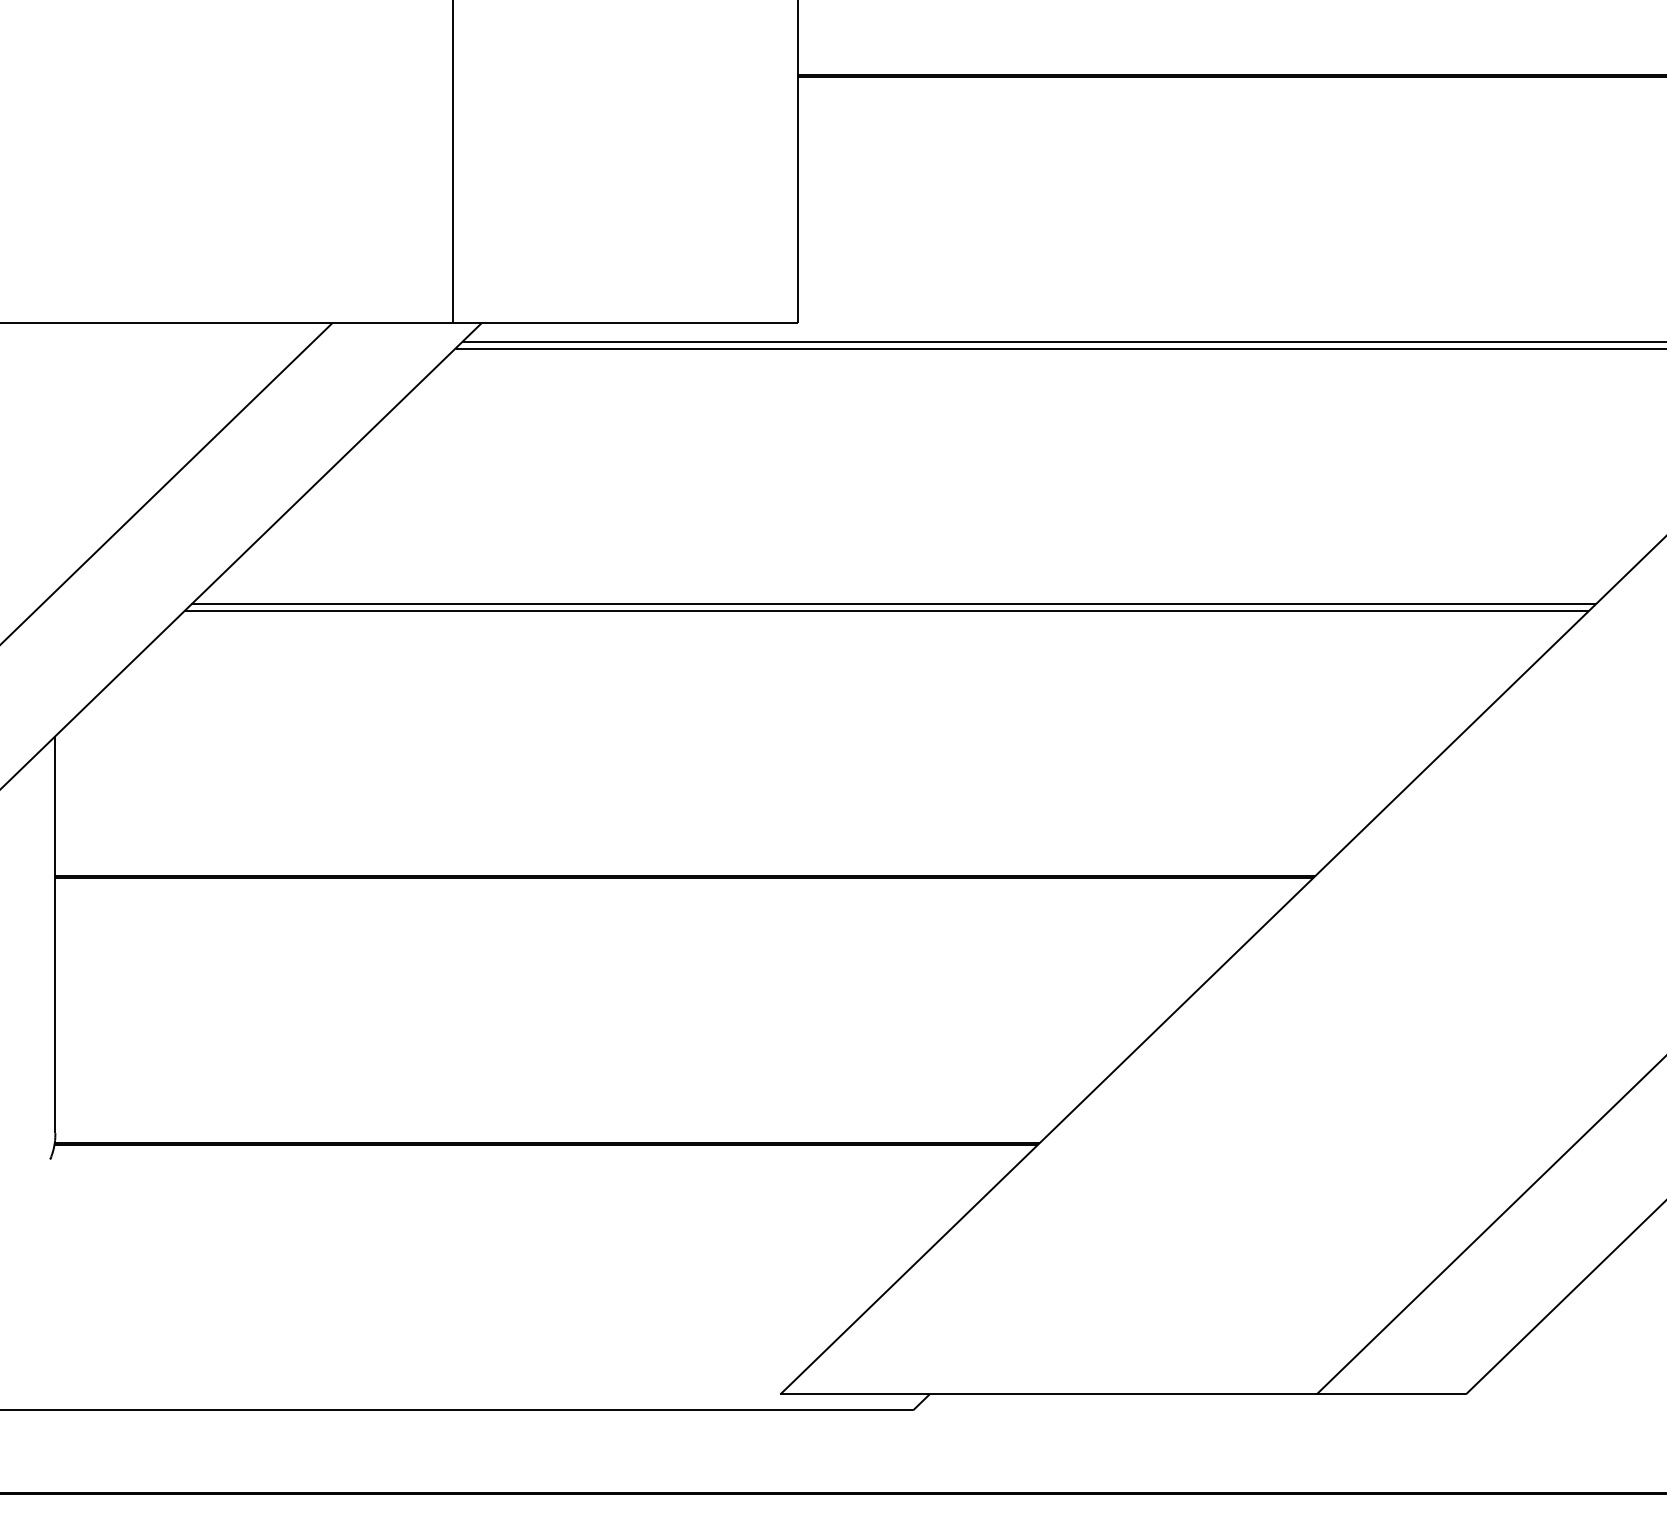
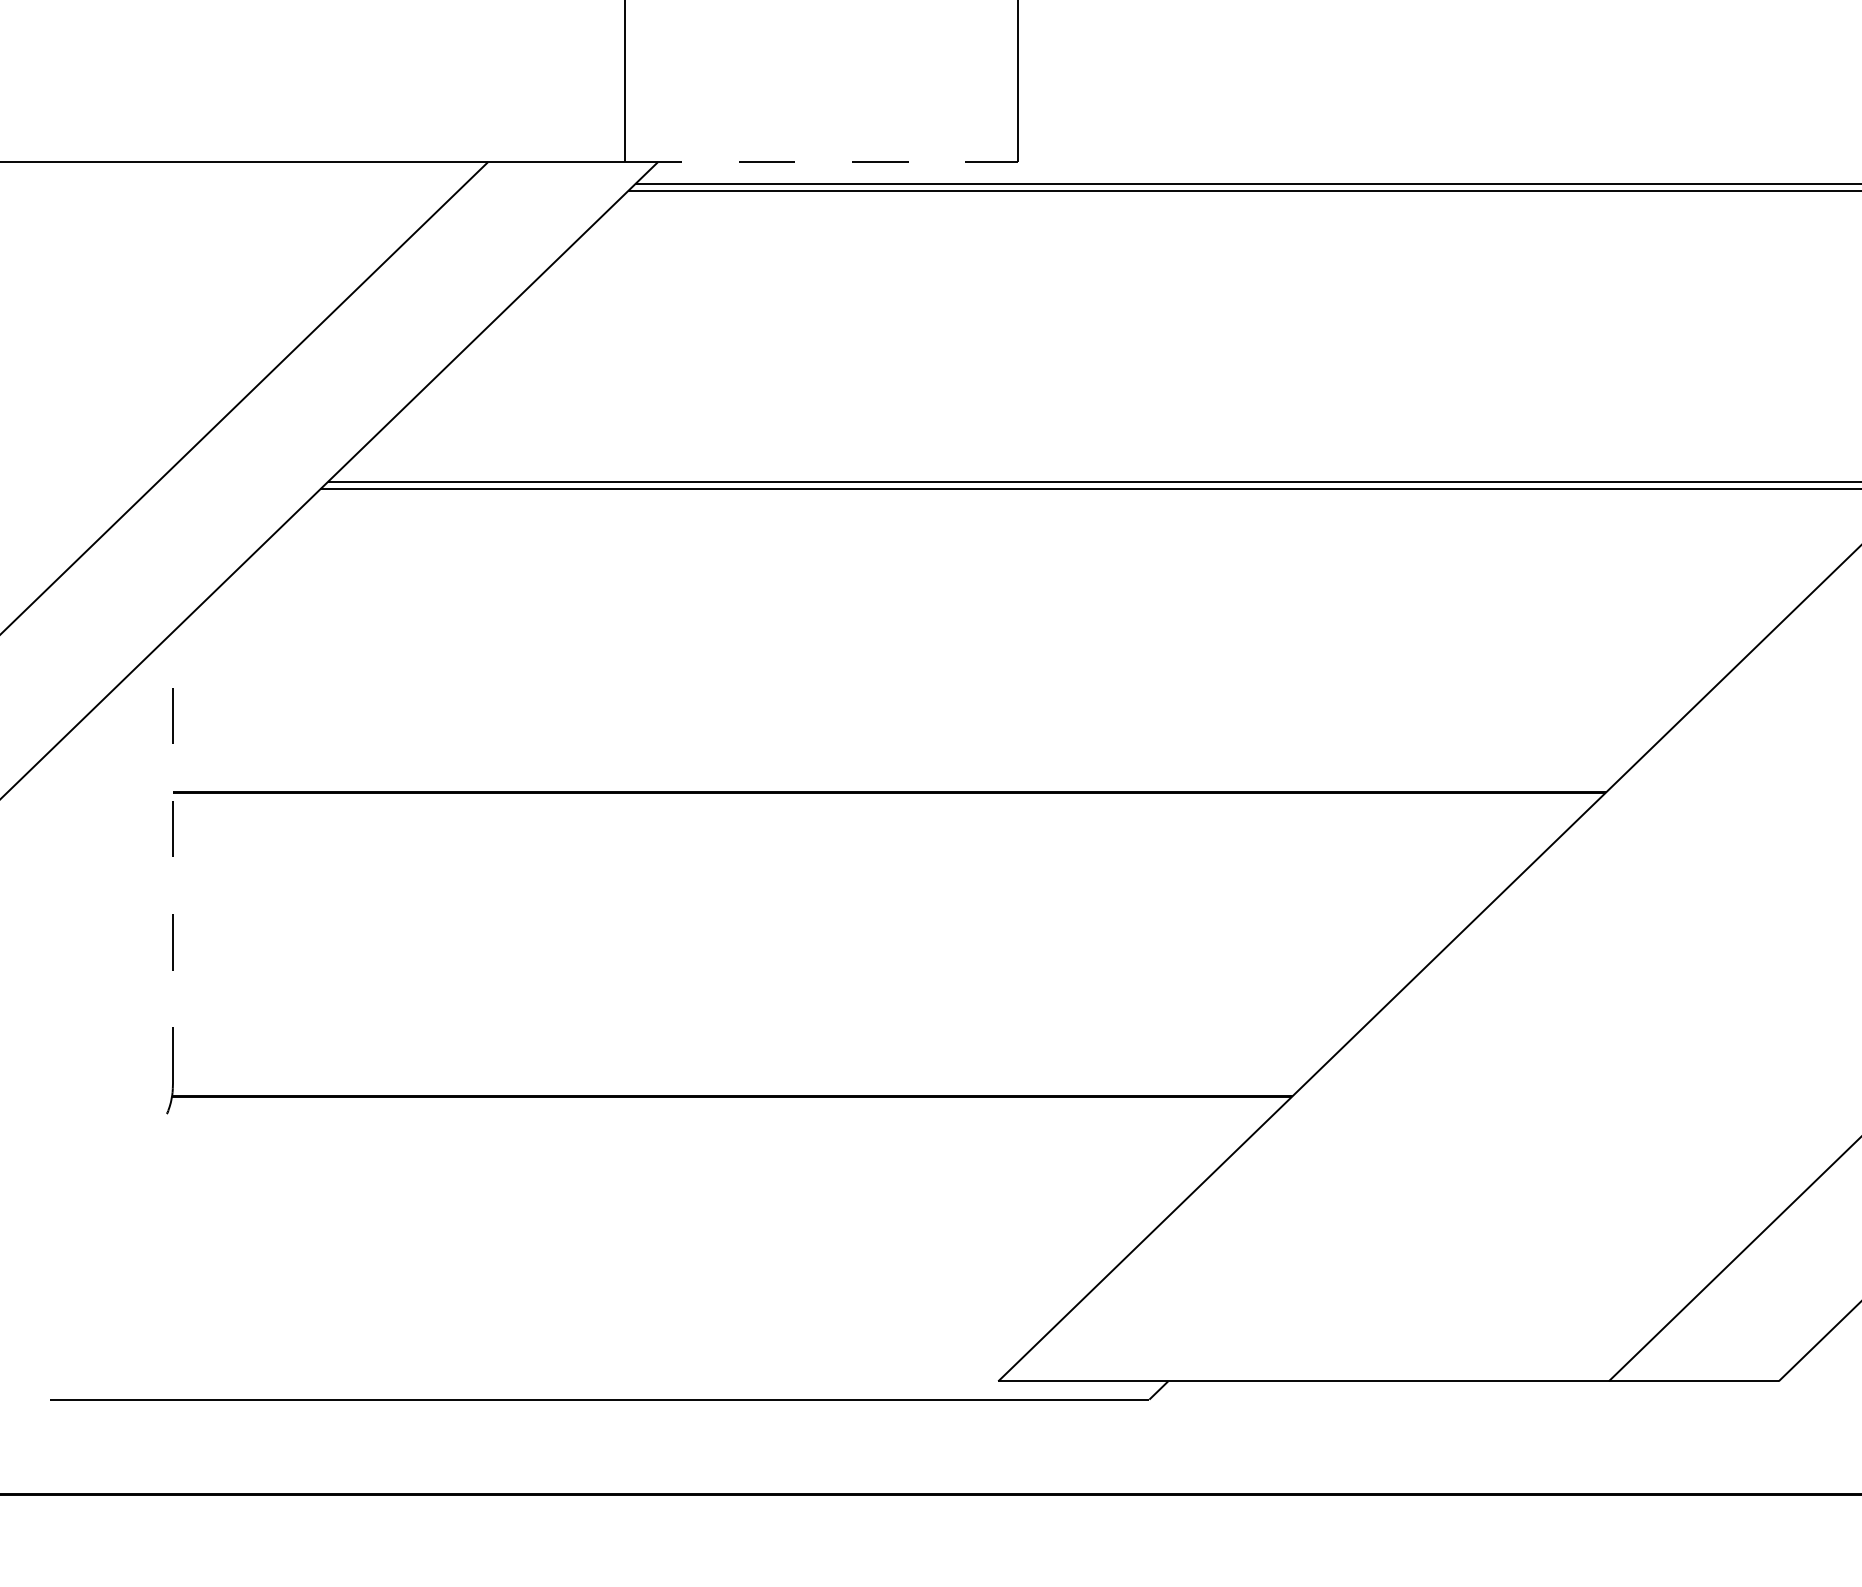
line: (625, 323) -> (821, 162), solid -> dashed
line: (55, 934) -> (173, 857), solid -> dashed

